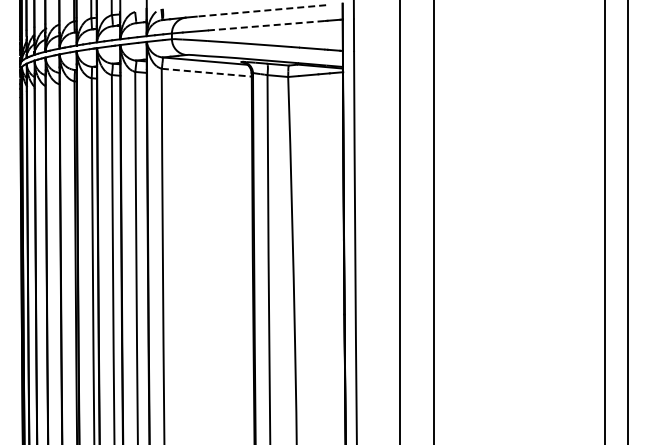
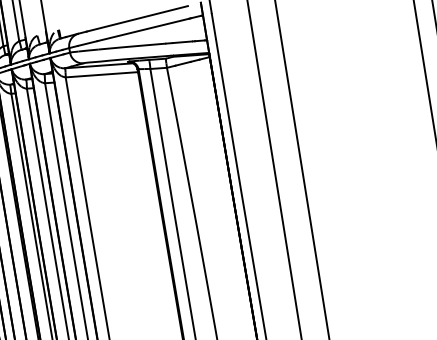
line: (261, 10) -> (137, 18), dashed -> solid
line: (266, 25) -> (143, 29), dashed -> solid
line: (206, 72) -> (101, 74), dashed -> solid

